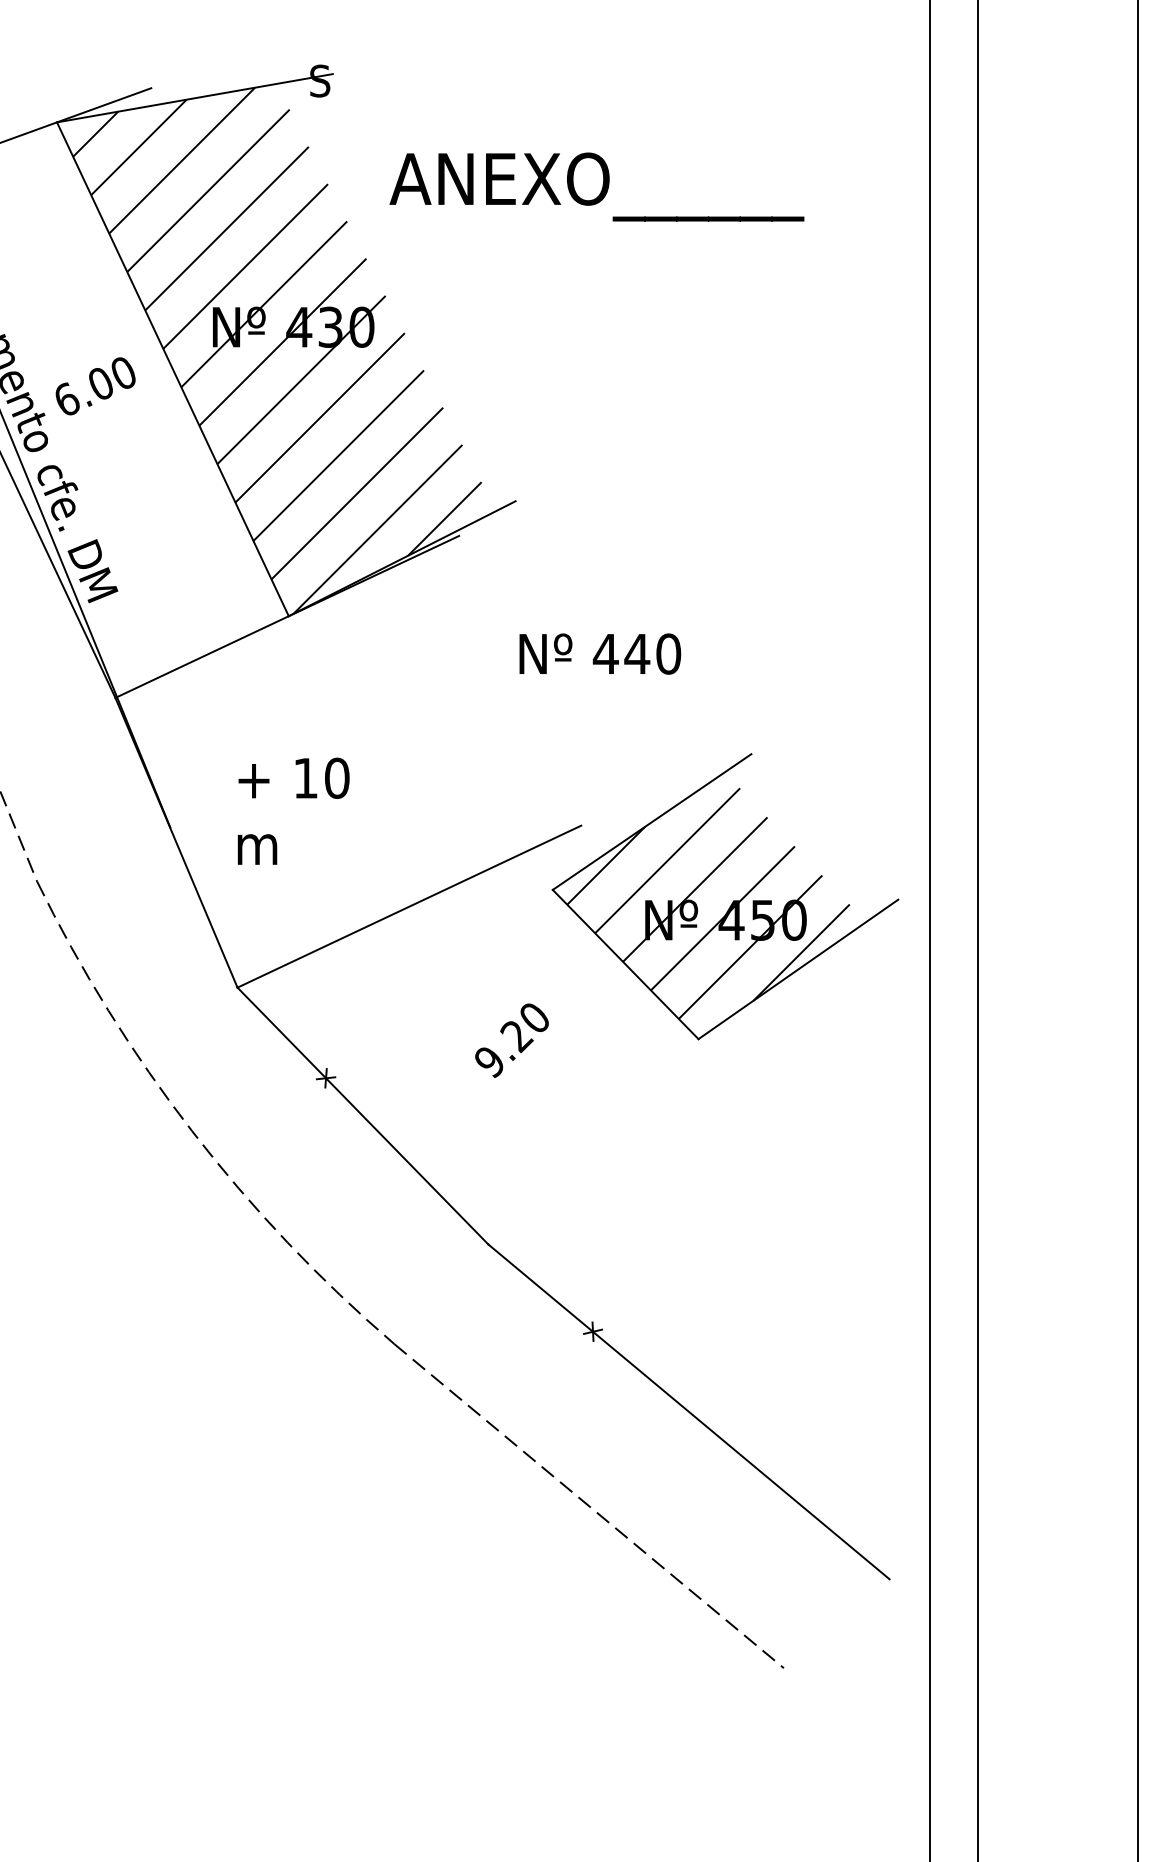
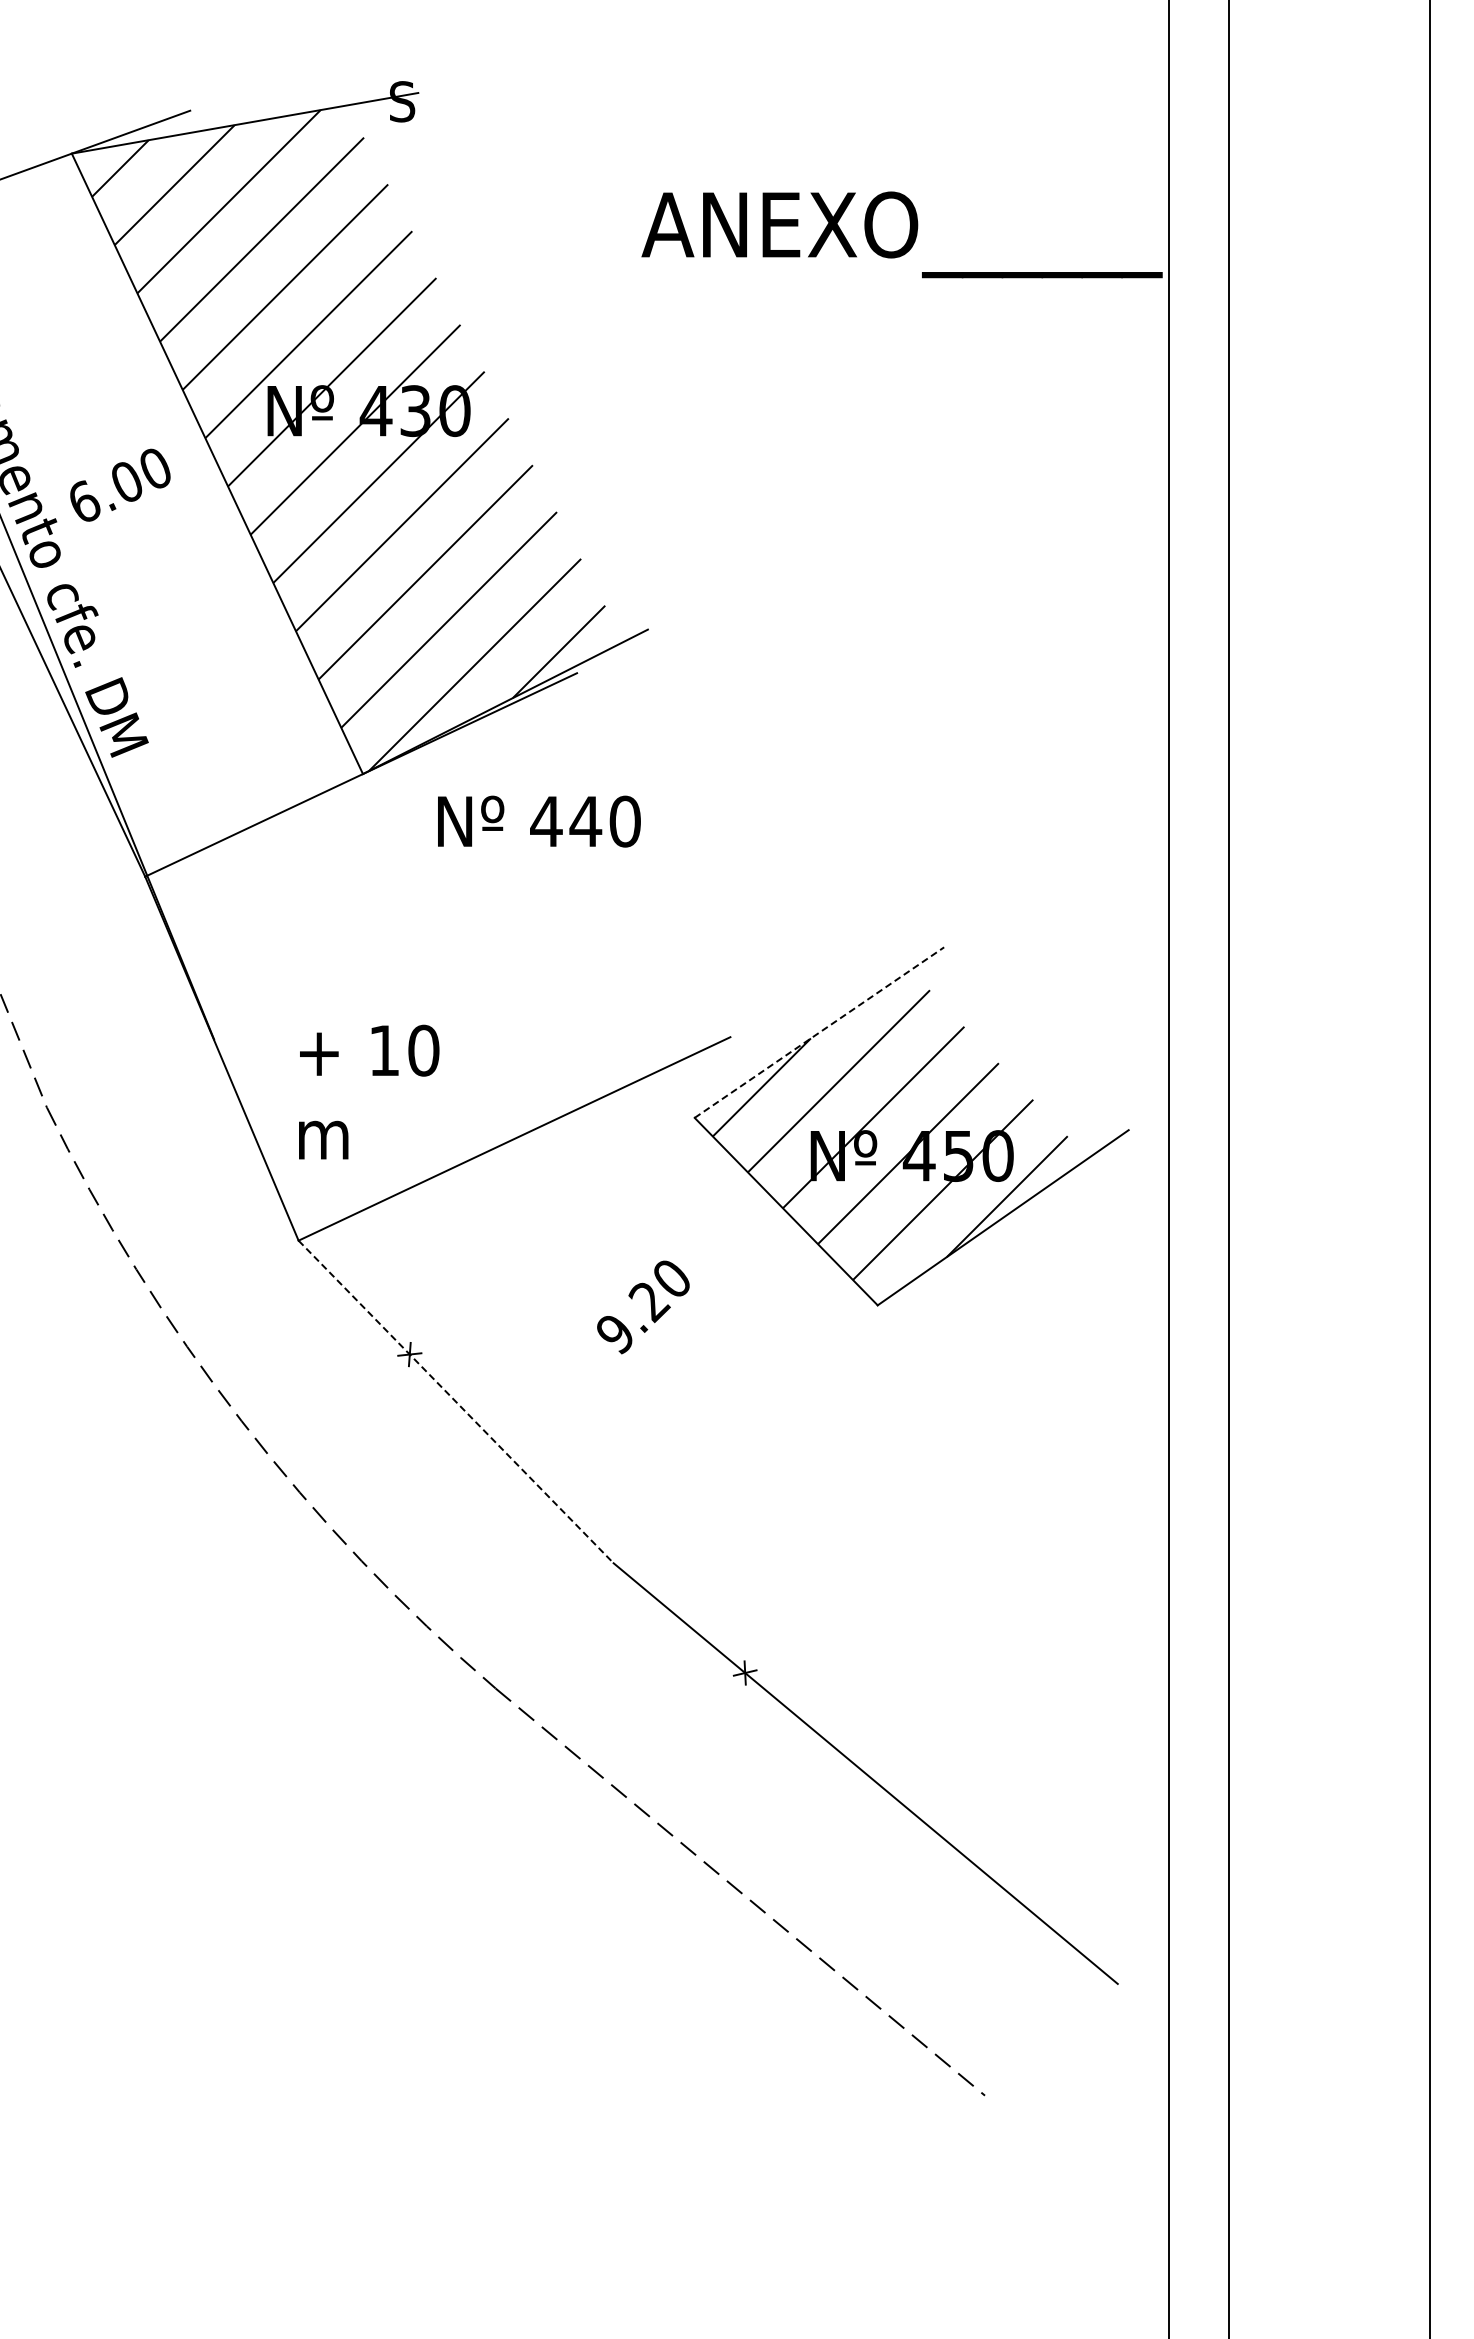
text: (596, 186) -> (901, 234), moved
text: (600, 653) -> (539, 821), moved
text: (293, 810) -> (369, 1091), moved
line: (652, 821) -> (819, 1032), solid -> dashed
line: (363, 1116) -> (456, 1402), solid -> dashed

